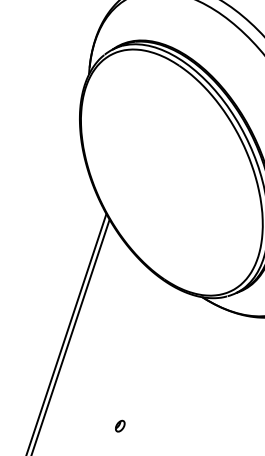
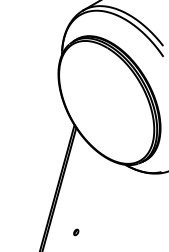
part: (120, 426) -> (76, 232), moved

